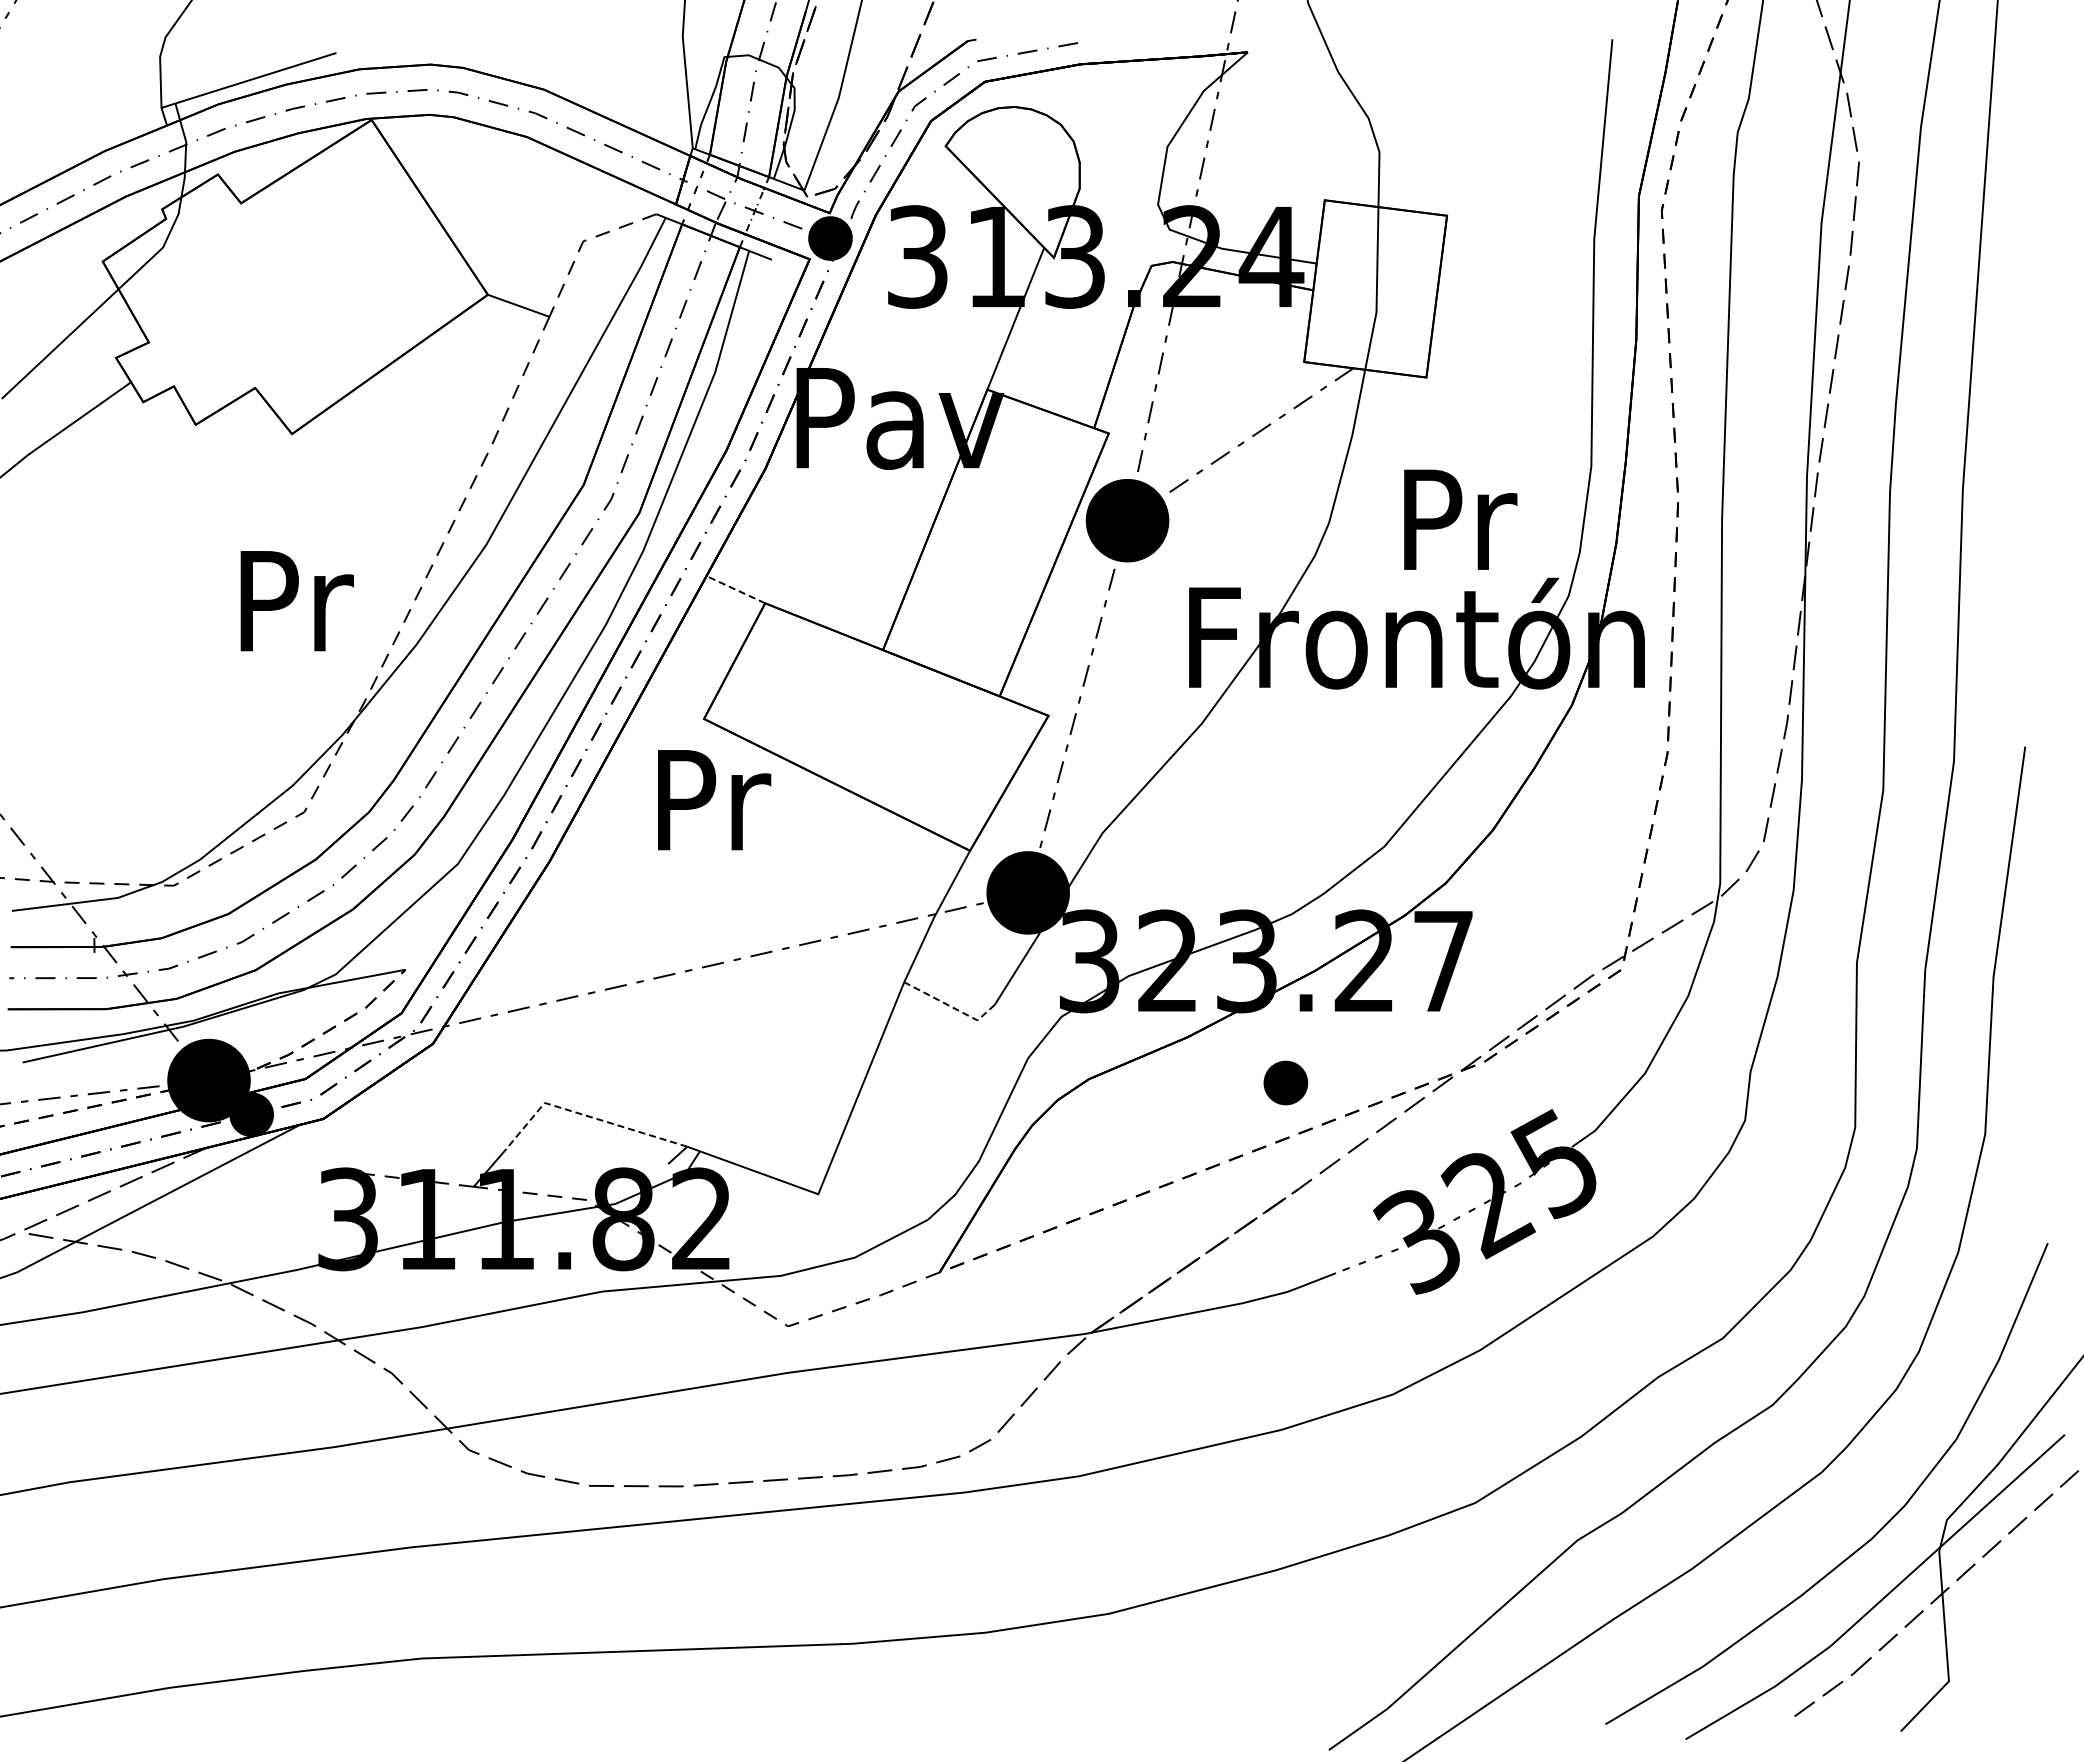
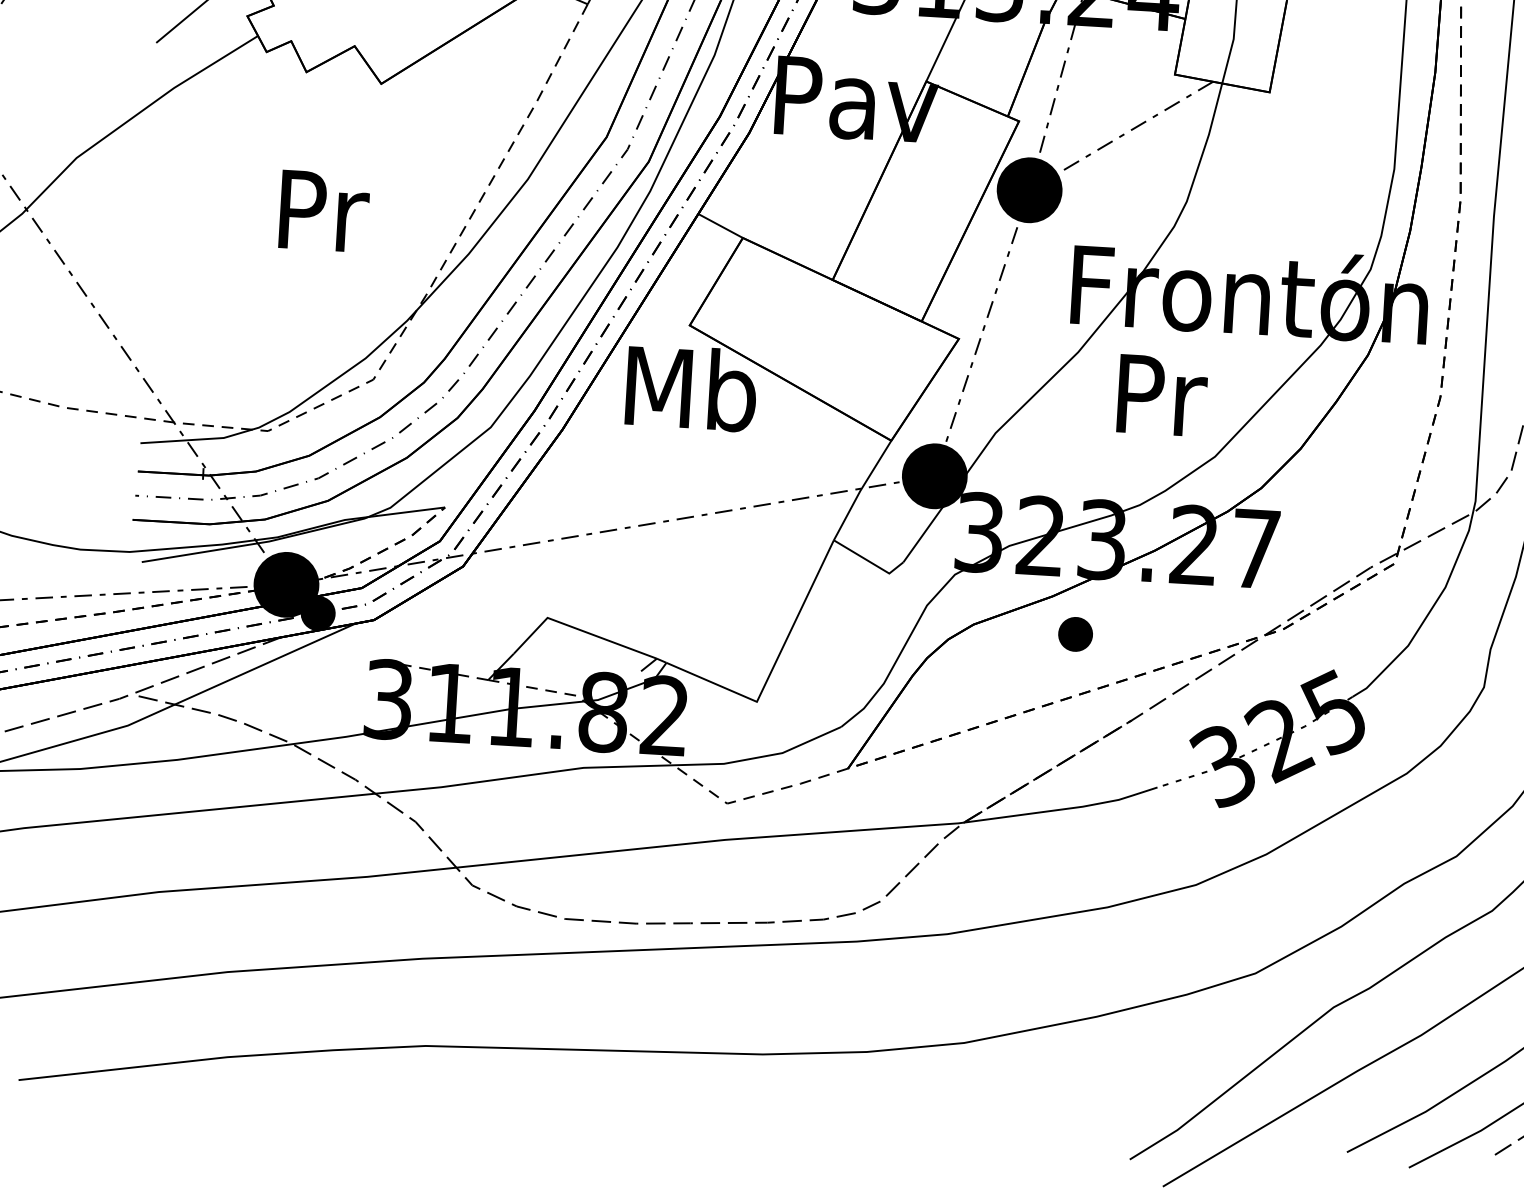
text: (1460, 519) -> (1162, 395), moved
line: (735, 589) -> (720, 225), dashed -> solid
text: (296, 601) -> (323, 211), moved
text: (711, 798) -> (691, 387), Pr -> Mb
line: (951, 1007) -> (869, 562), dashed -> solid
part: (1285, 1082) -> (1075, 633), moved
line: (585, 1115) -> (578, 629), dashed -> solid

